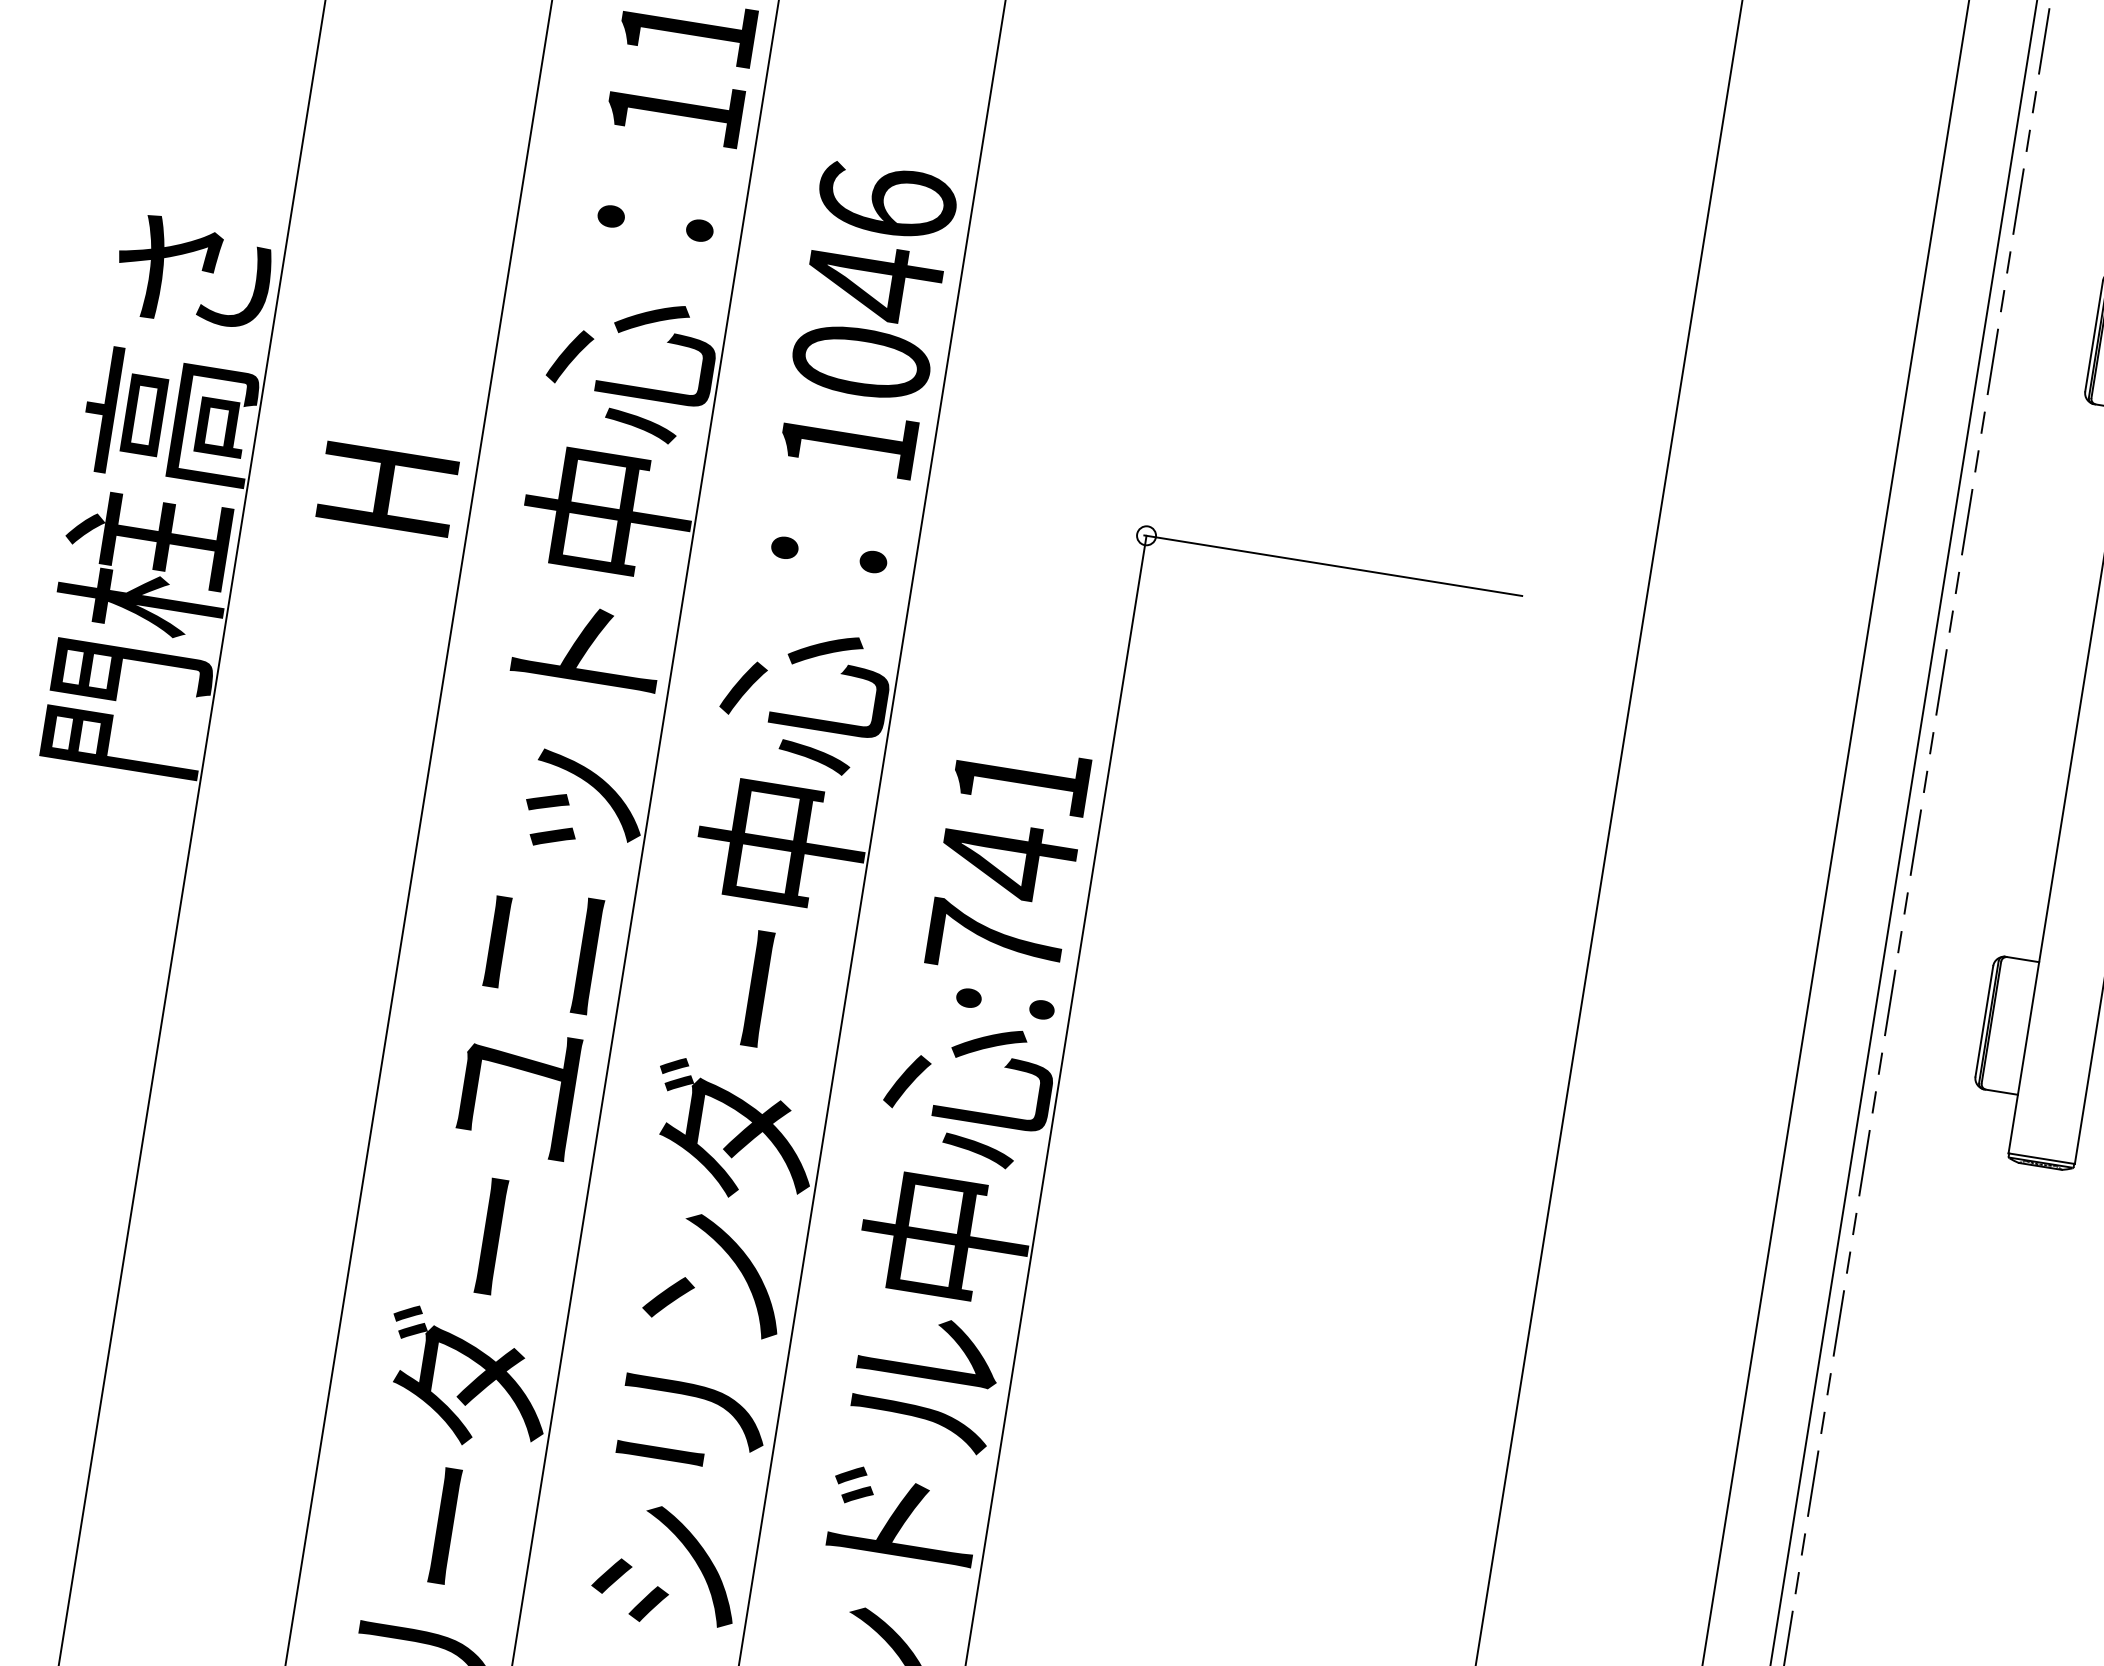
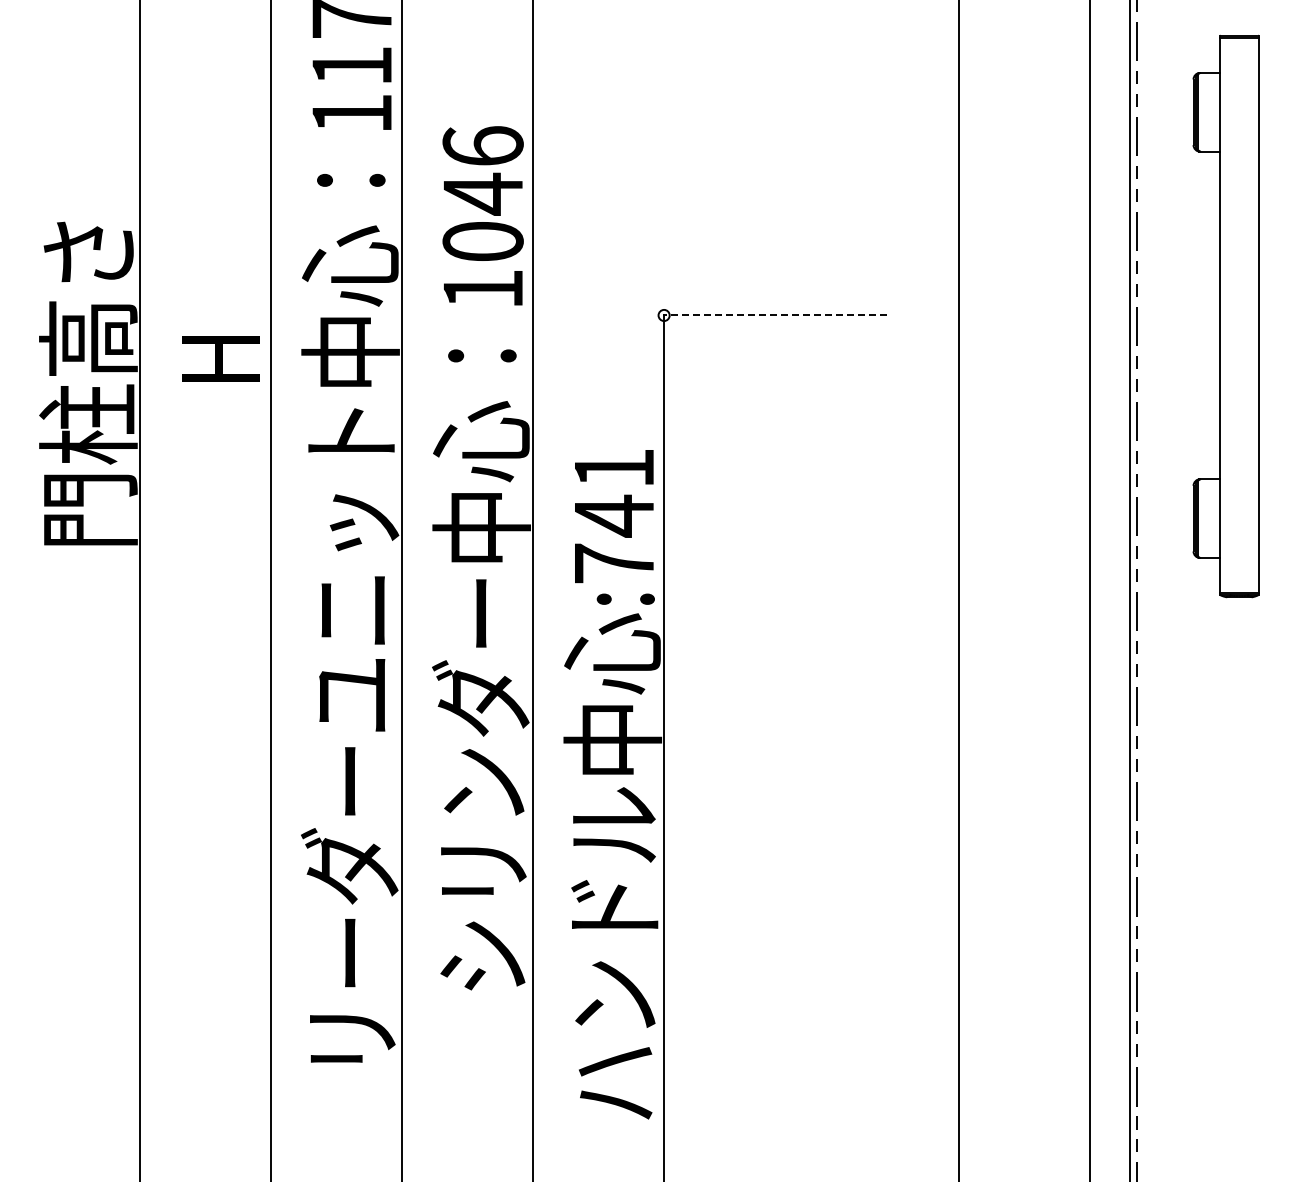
line: (1332, 565) -> (774, 315), solid -> dashed

